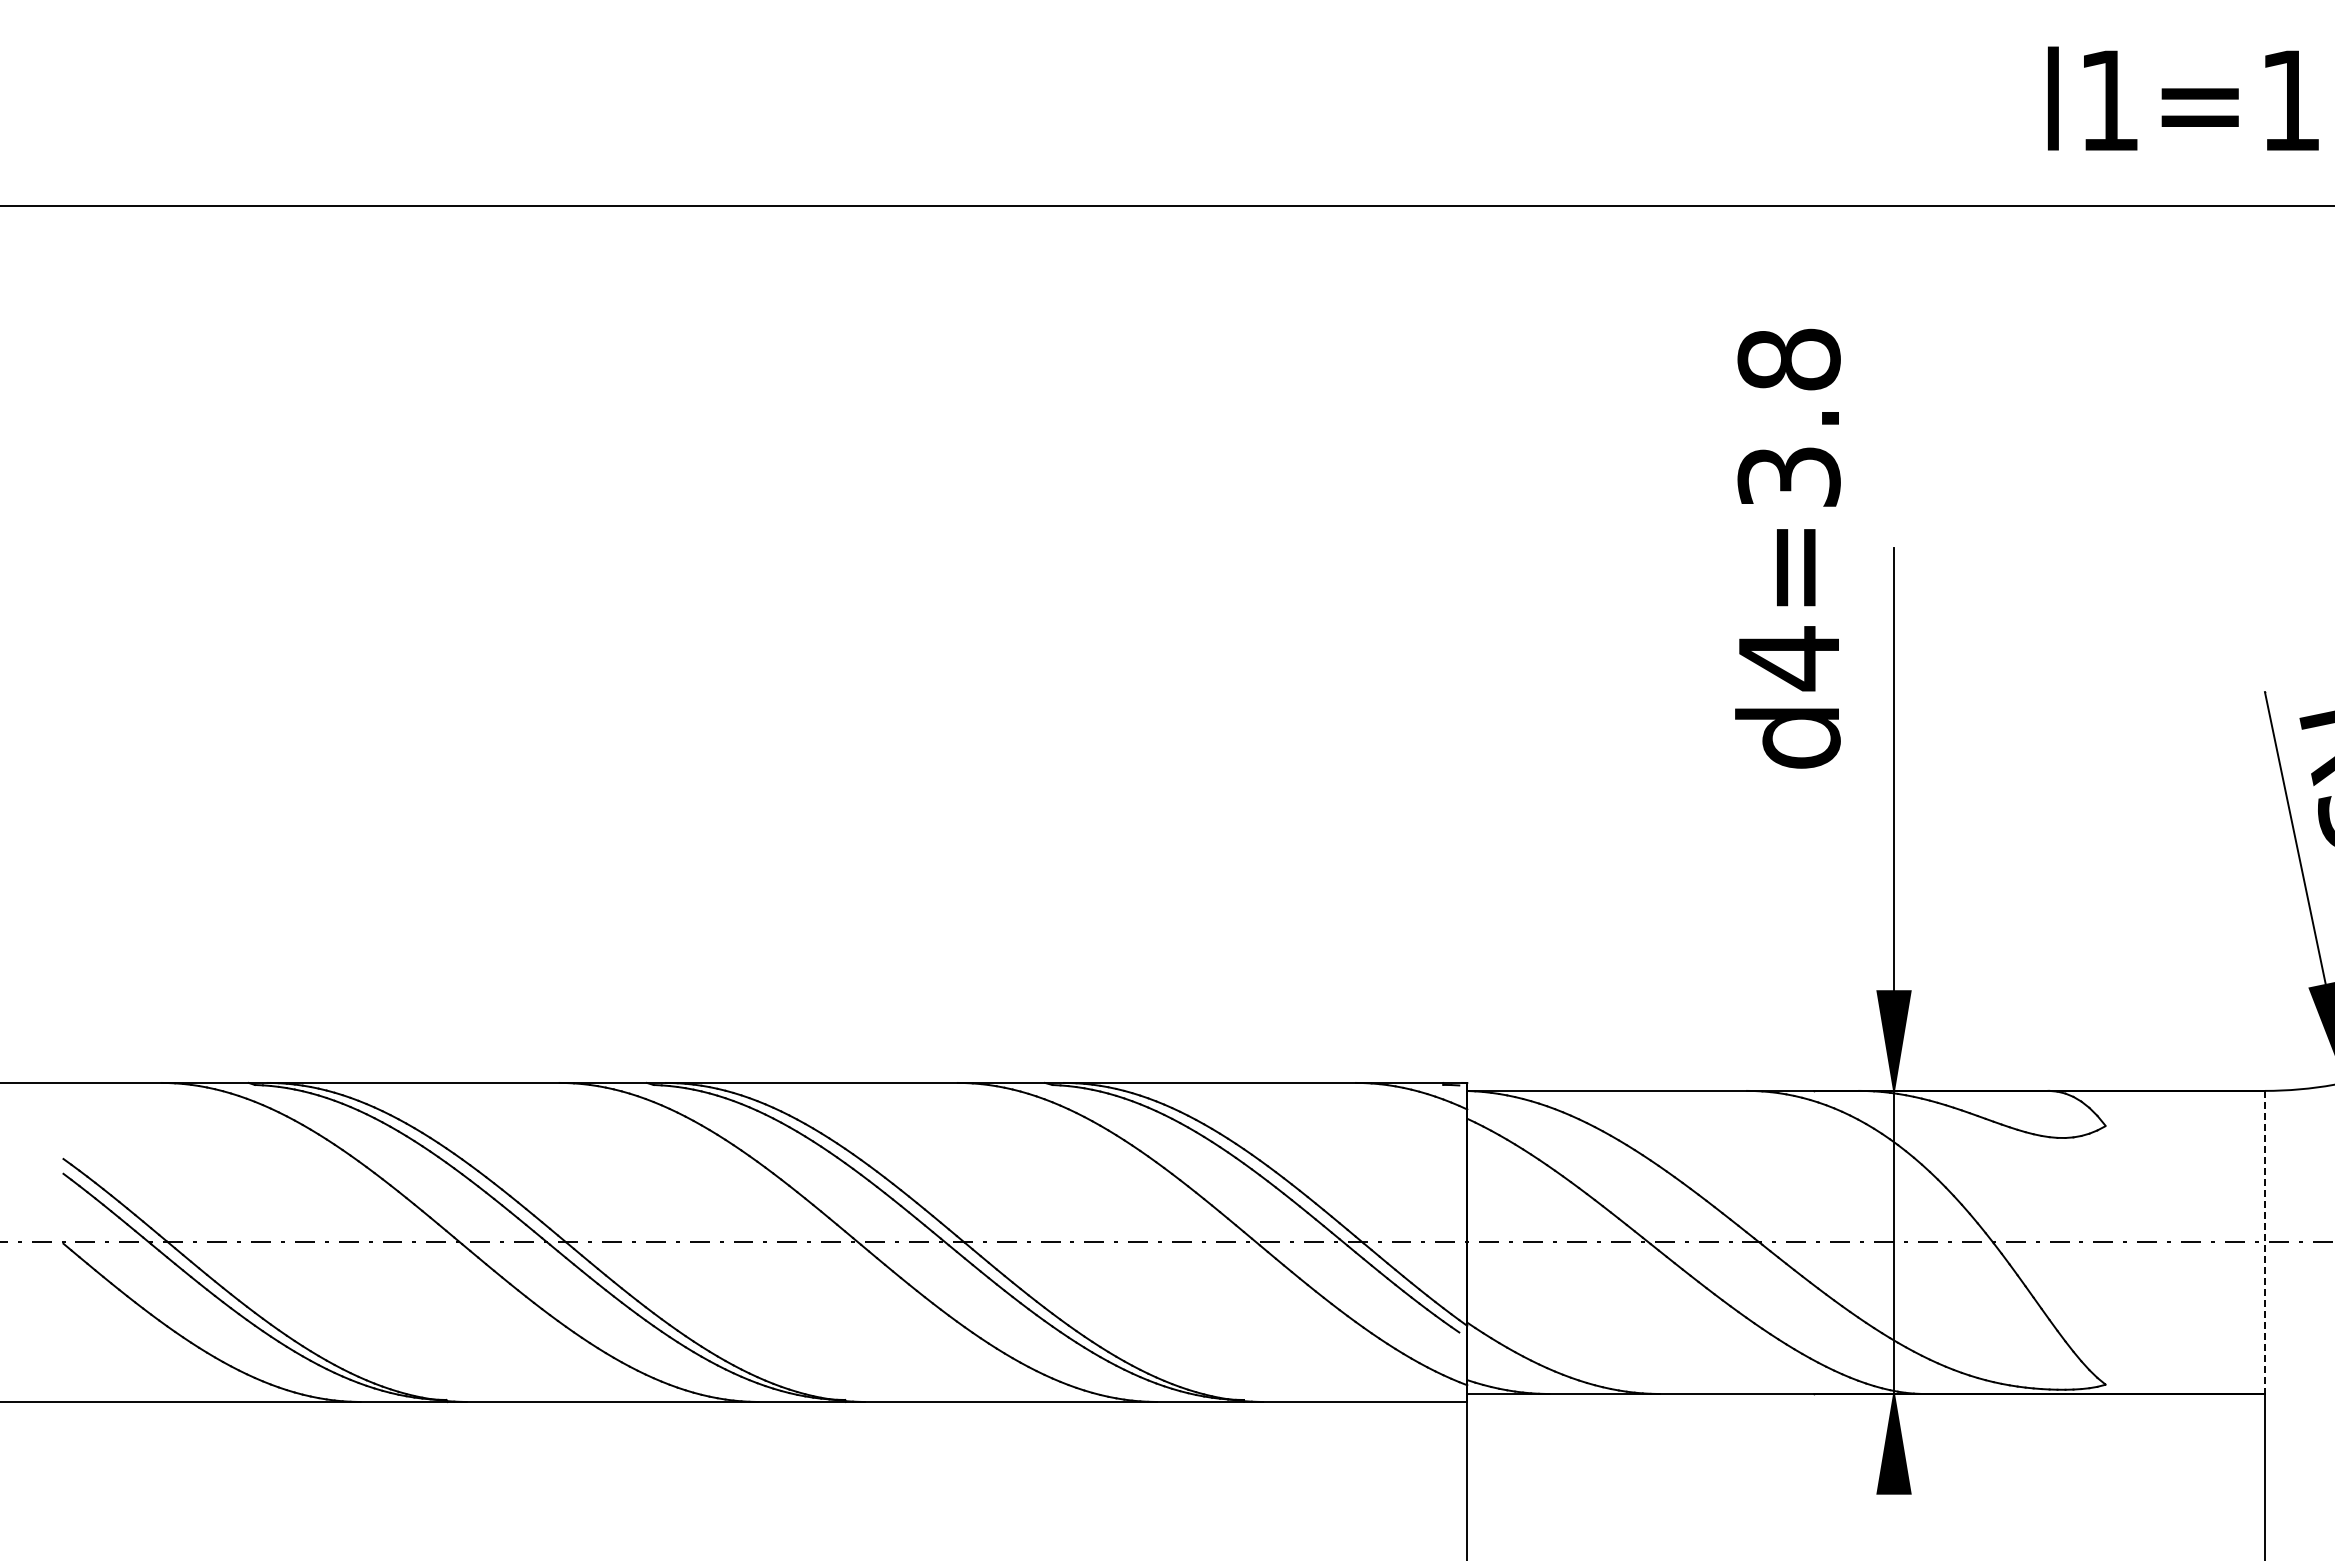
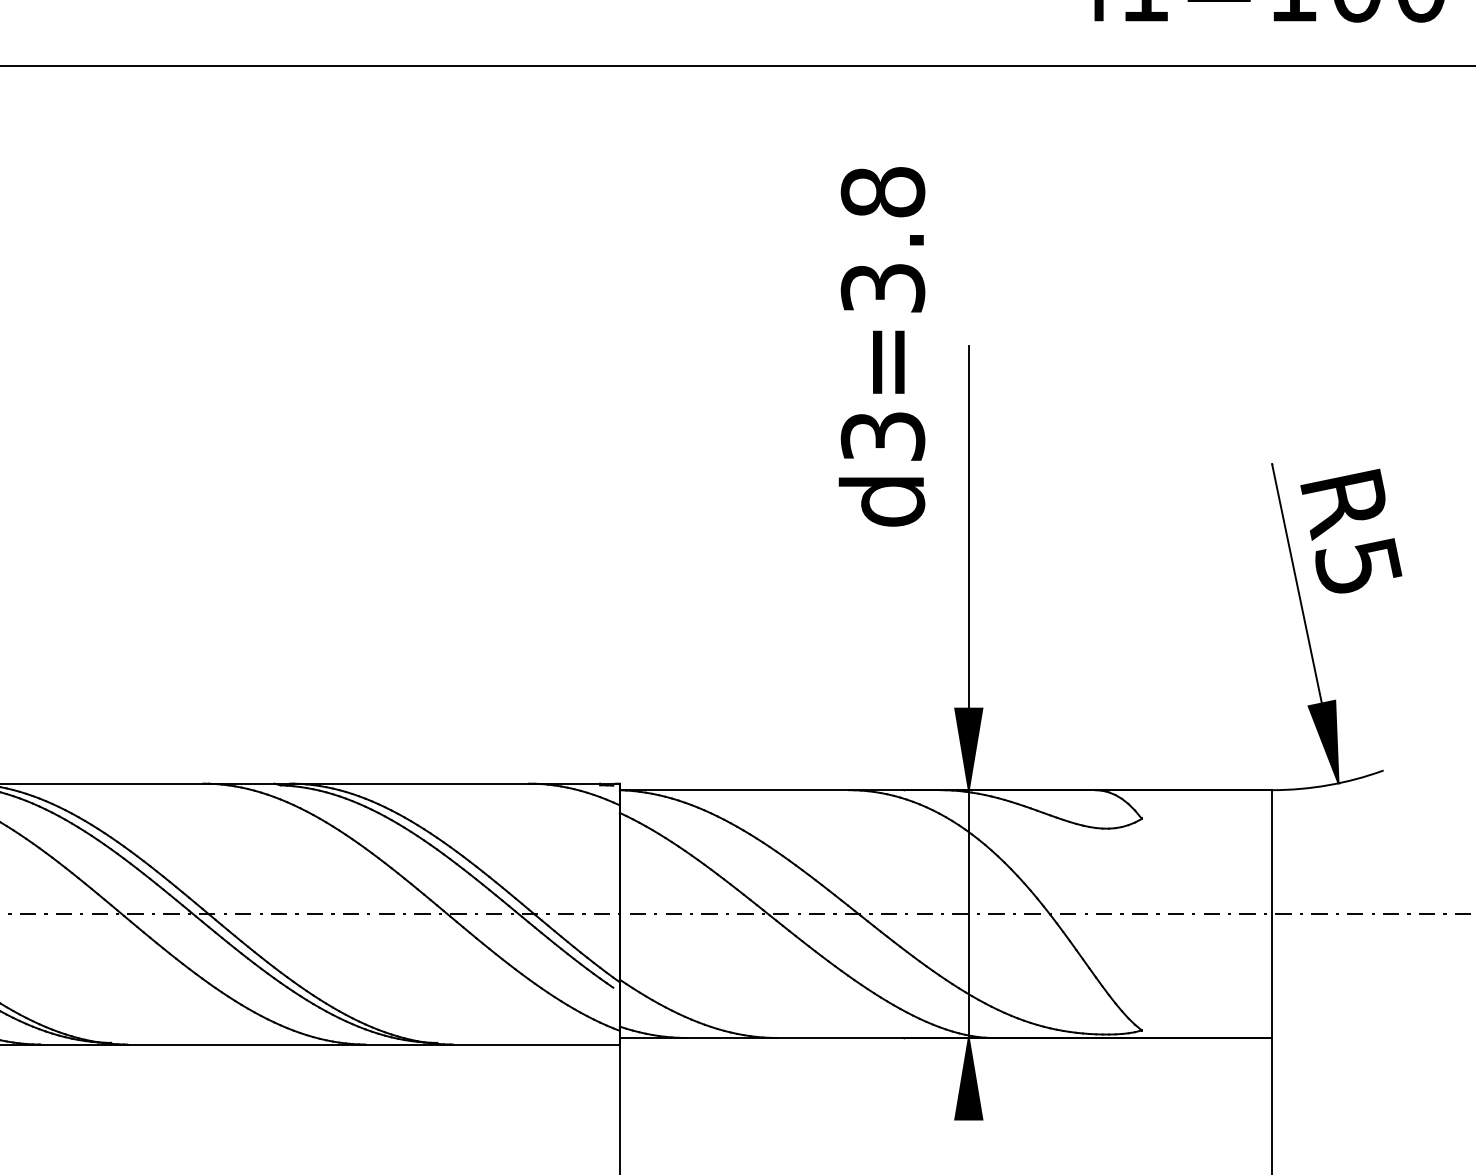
text: (1788, 658) -> (882, 436), d4=3.8 -> d3=3.8
line: (2264, 1242) -> (1271, 914), dashed -> solid

